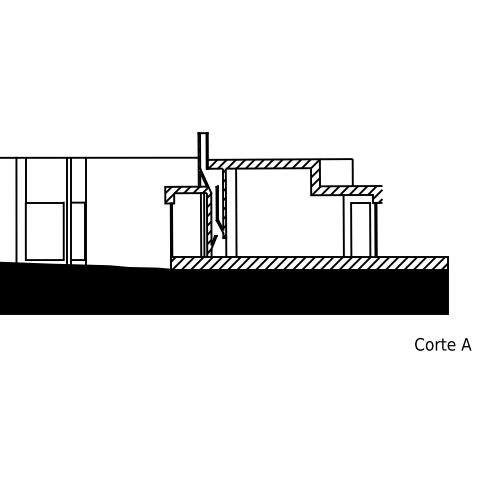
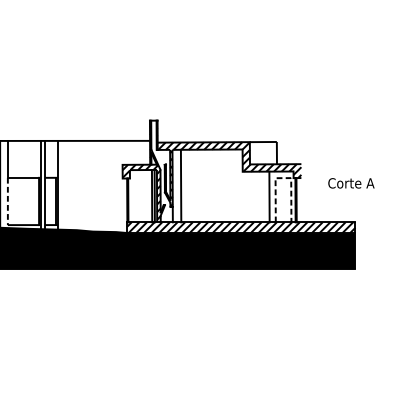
line: (361, 203) -> (284, 178), solid -> dashed
line: (25, 231) -> (7, 201), solid -> dashed
text: (443, 344) -> (351, 183), moved

